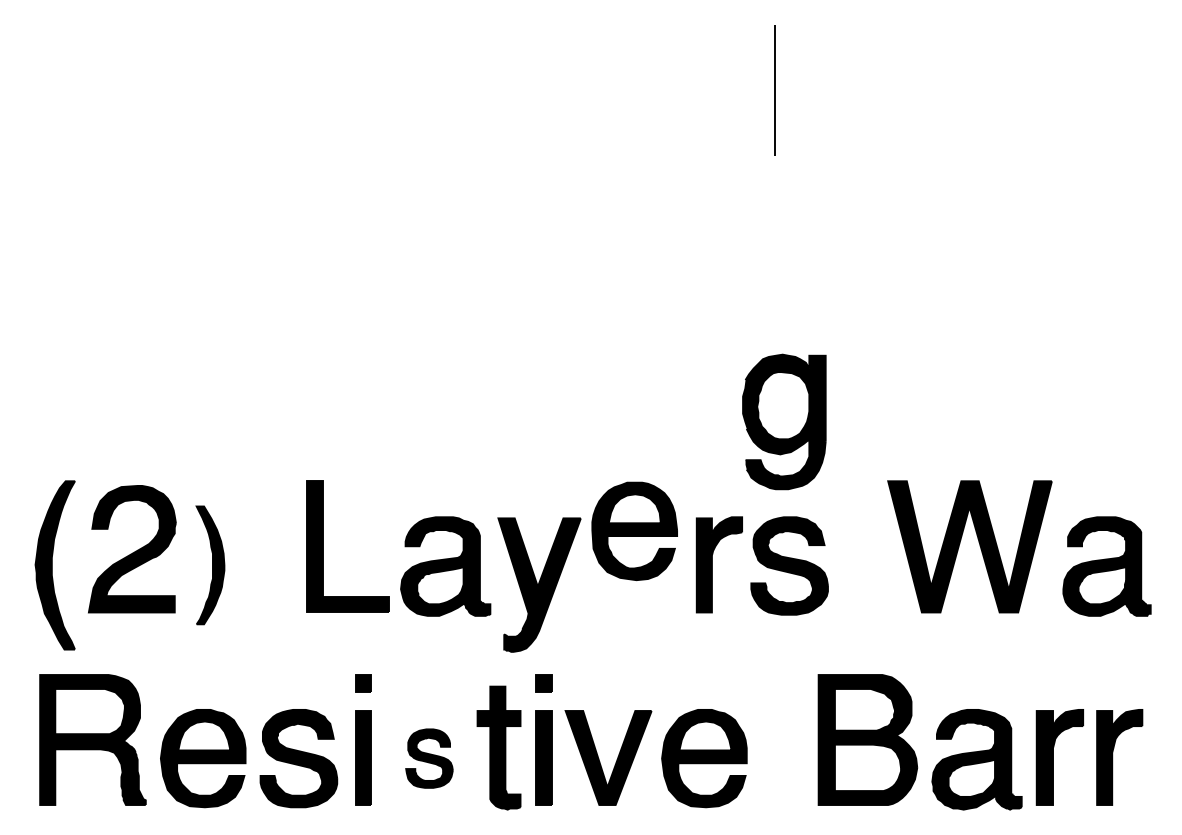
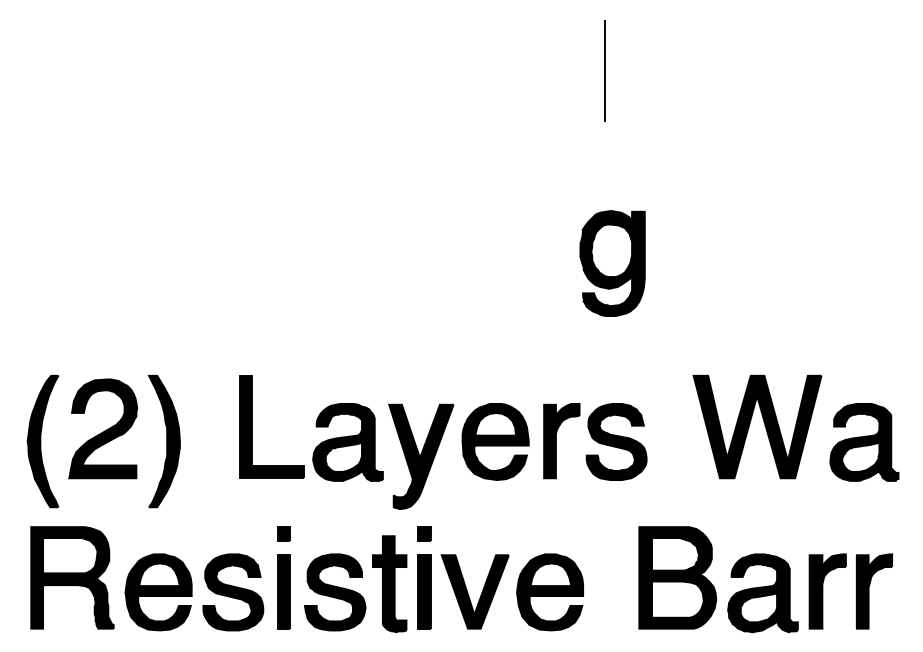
part: (784, 421) -> (612, 263), moved
part: (634, 530) -> (495, 441), moved
part: (209, 565) -> (163, 441), size x1.43
part: (429, 758) -> (335, 592), size x1.67

